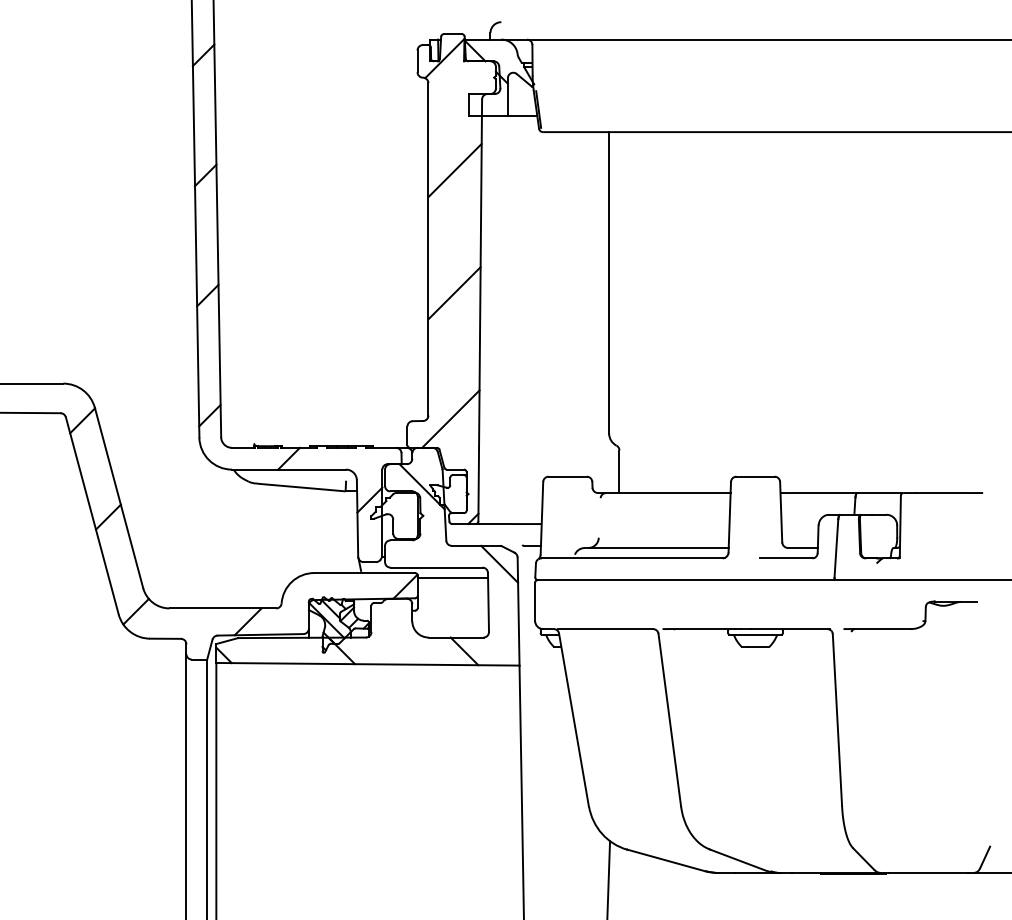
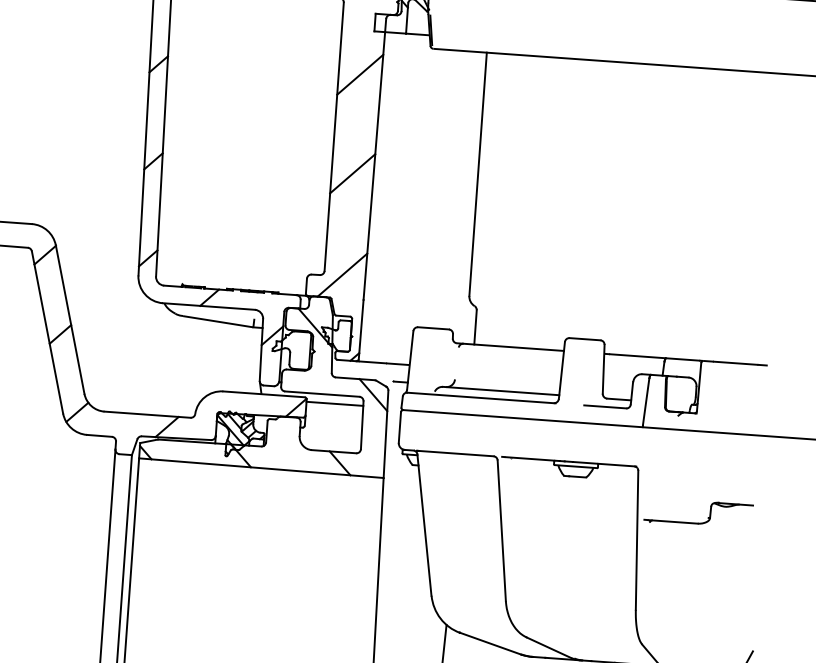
part: (914, 627) -> (700, 522), moved

